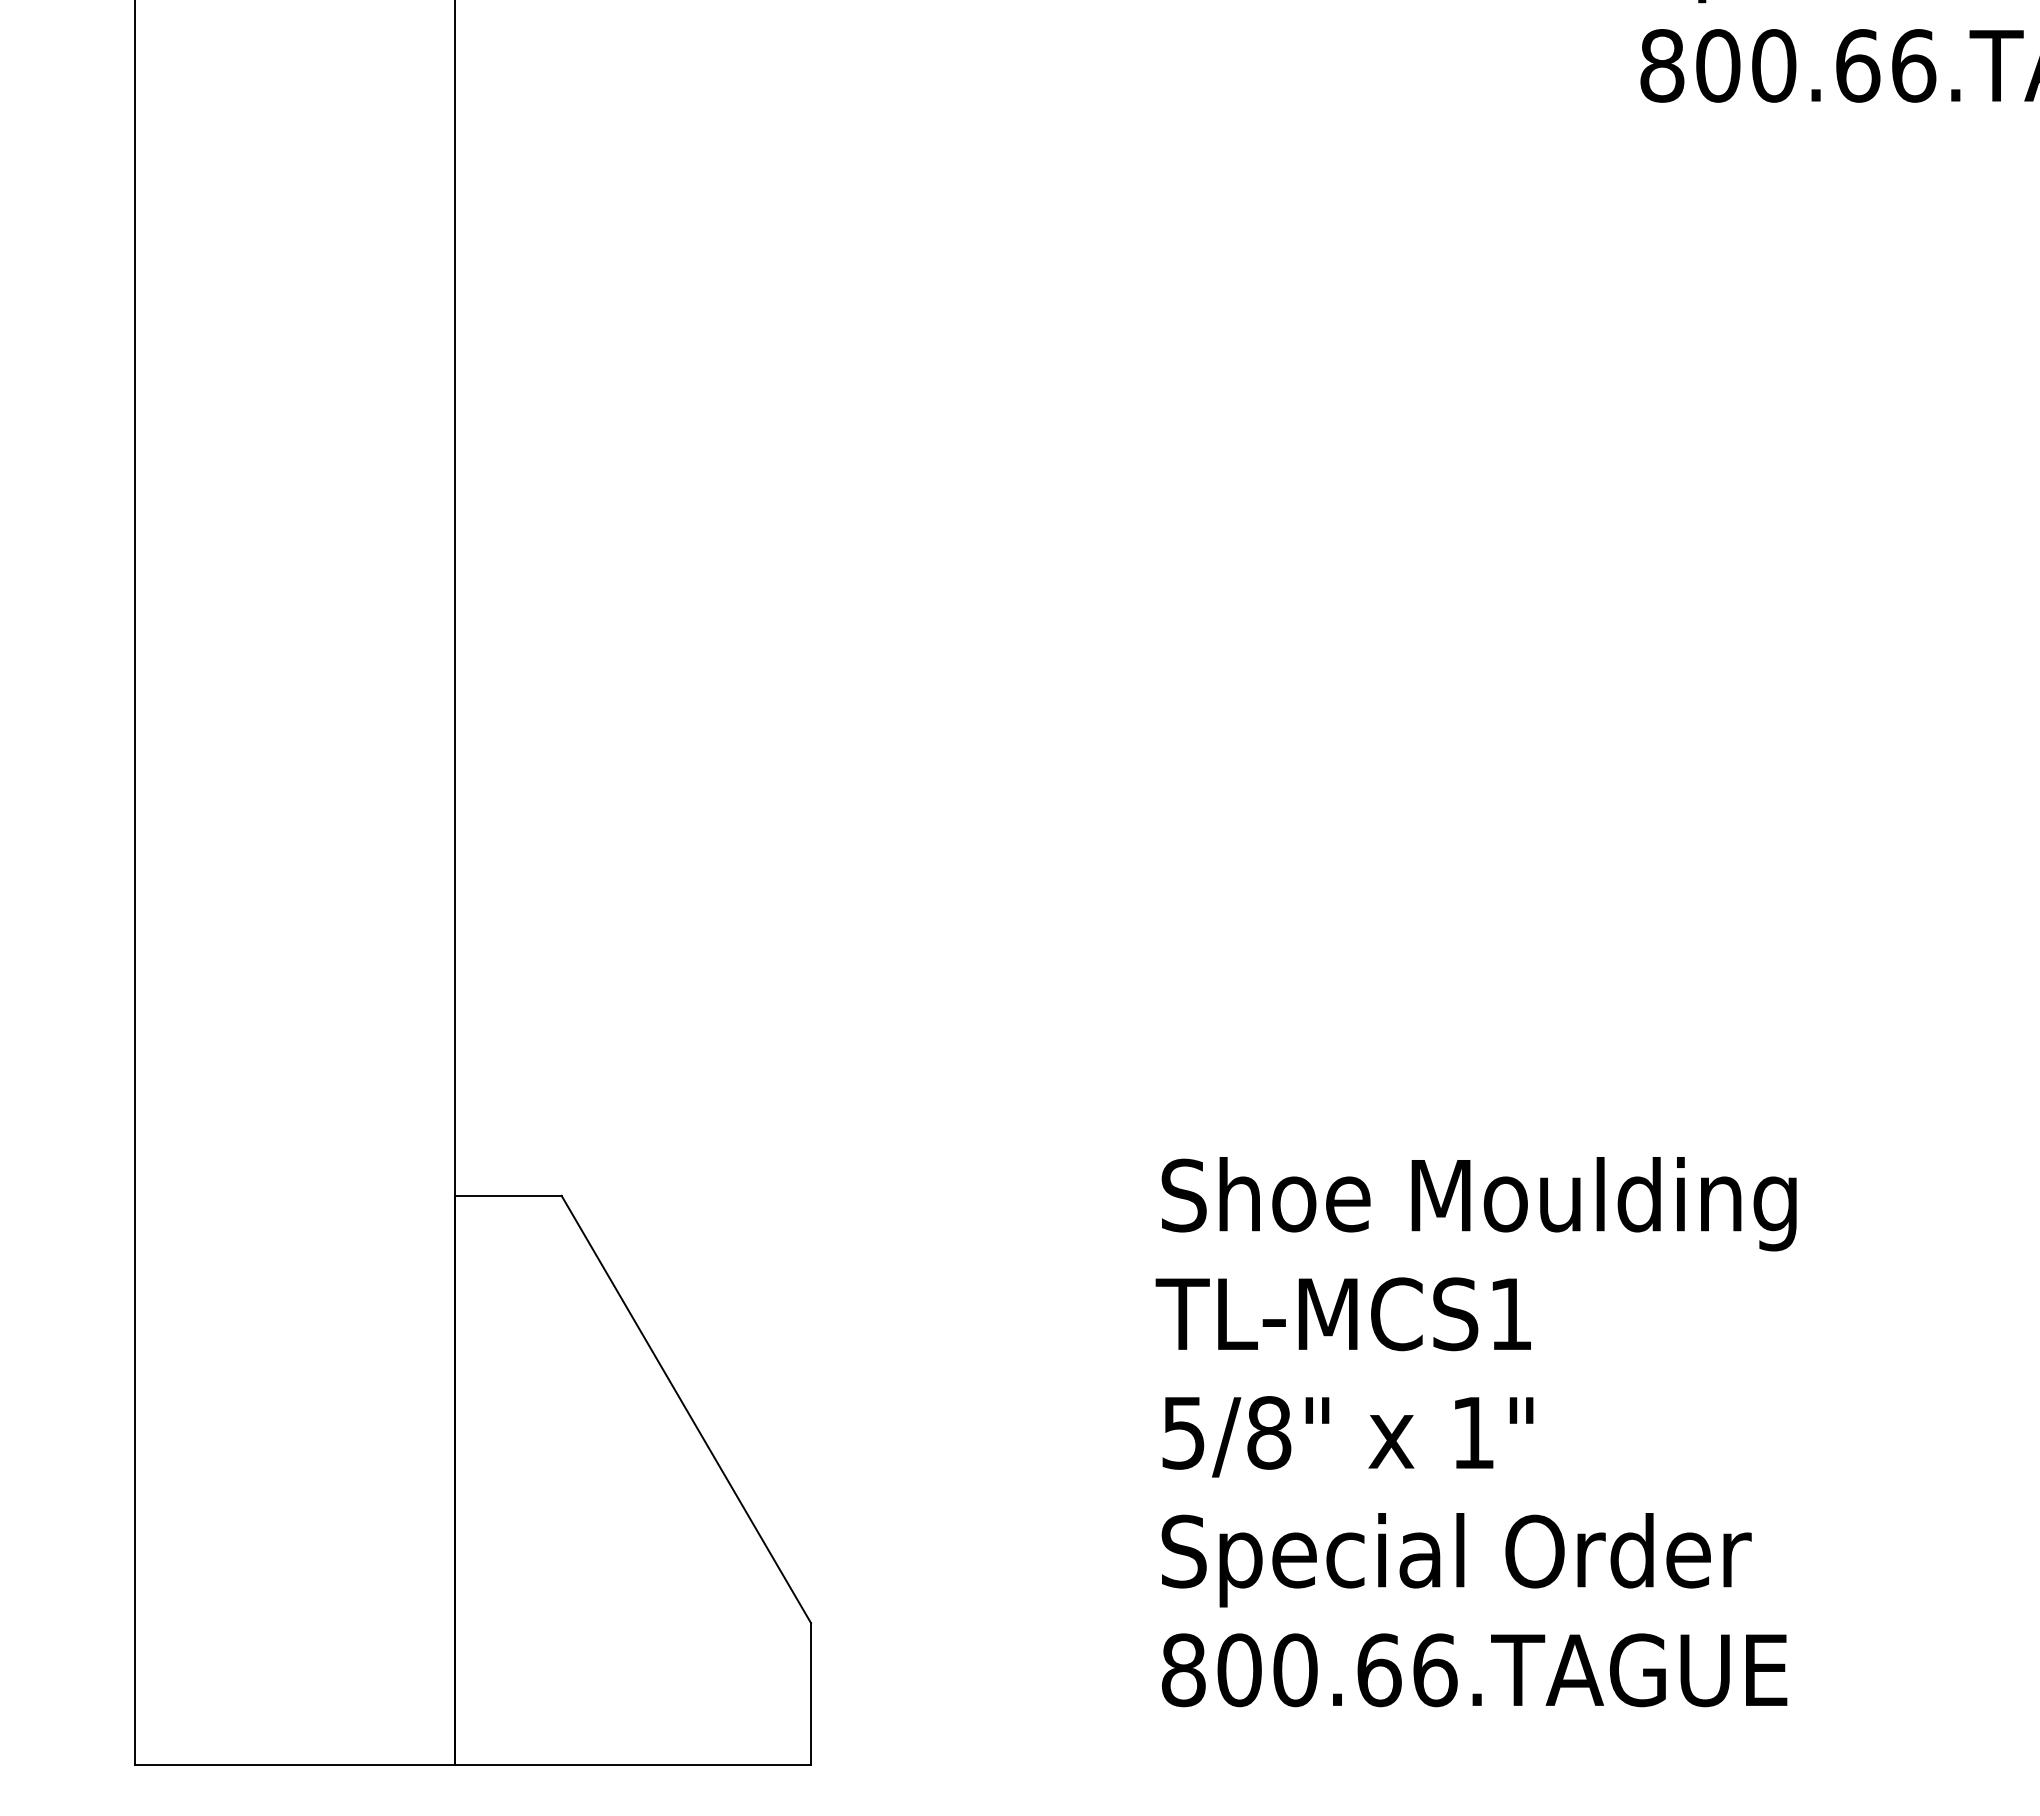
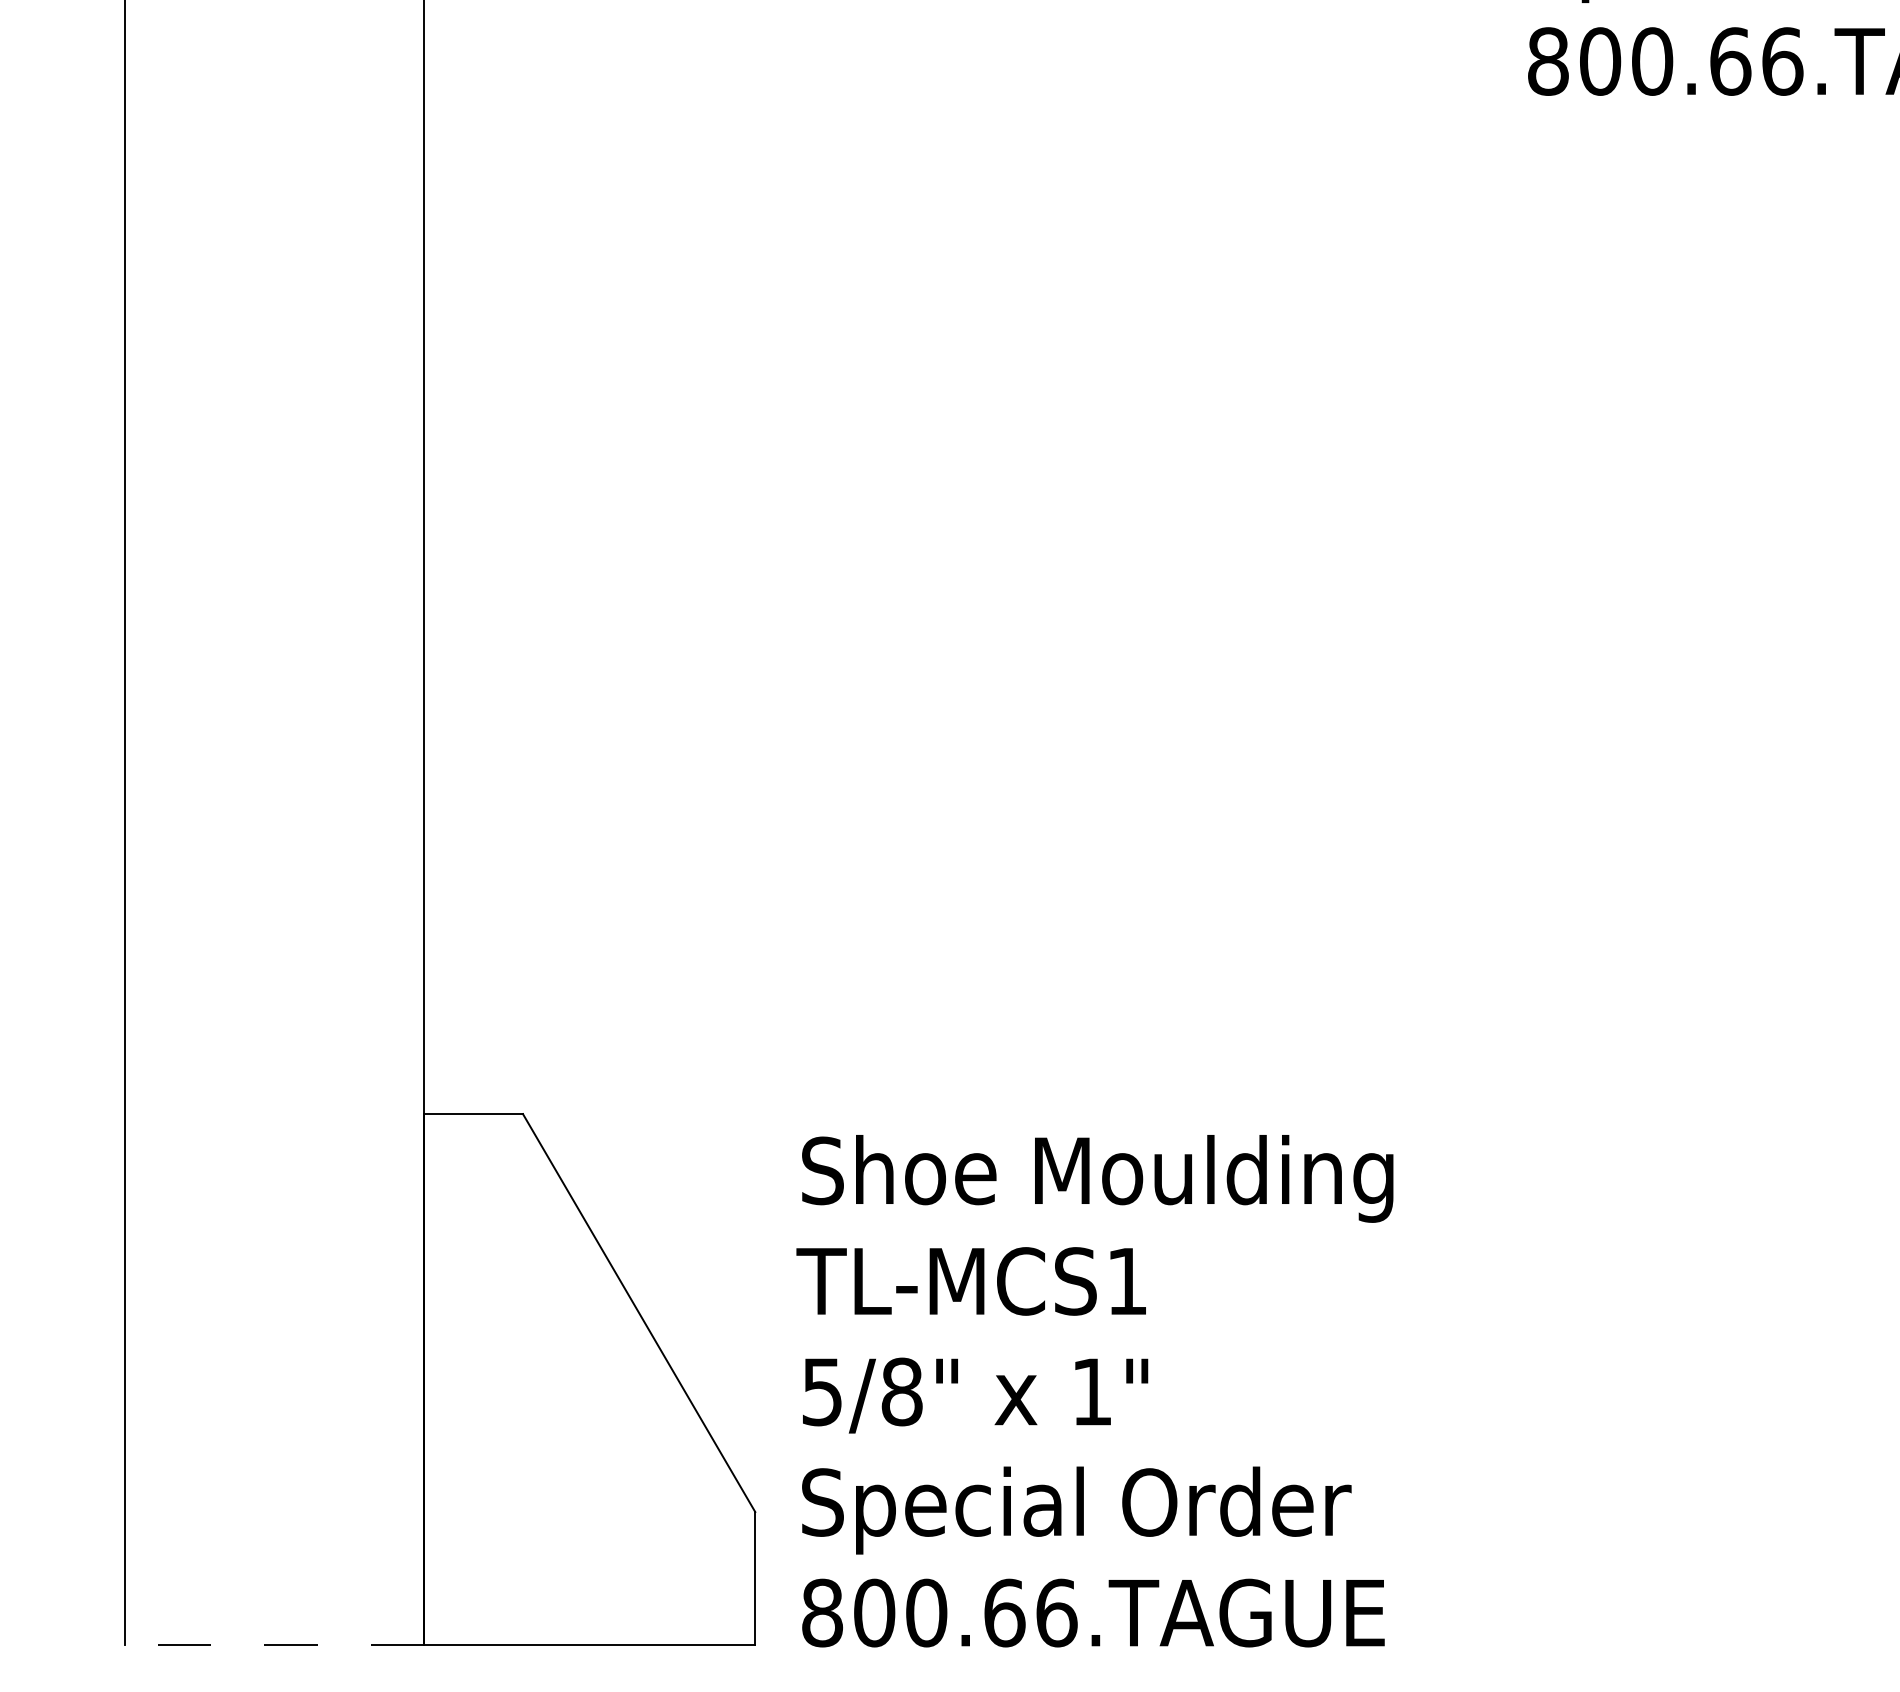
text: (1475, 1432) -> (1094, 1391), moved
line: (293, 1765) -> (273, 1644), solid -> dashed

